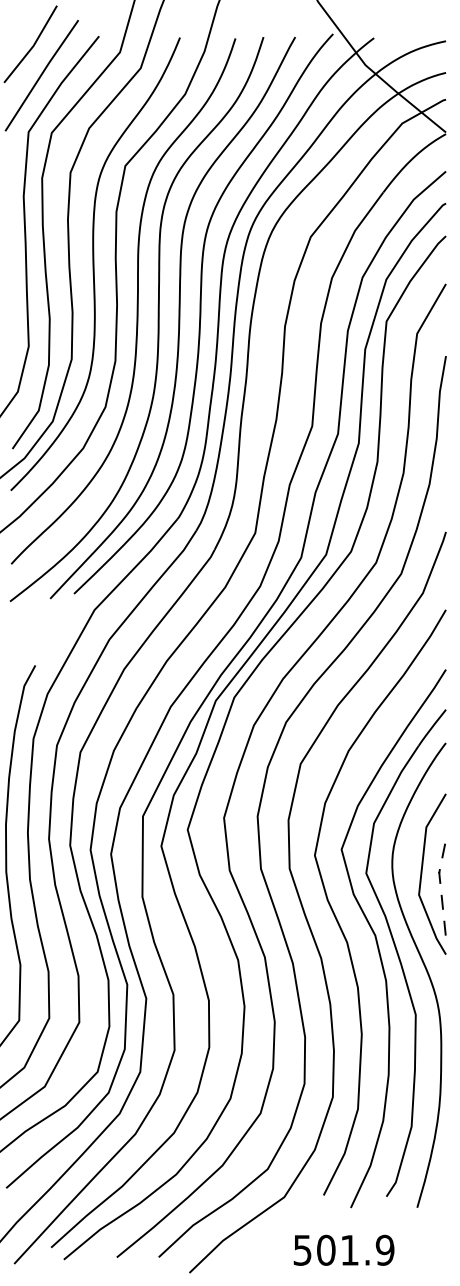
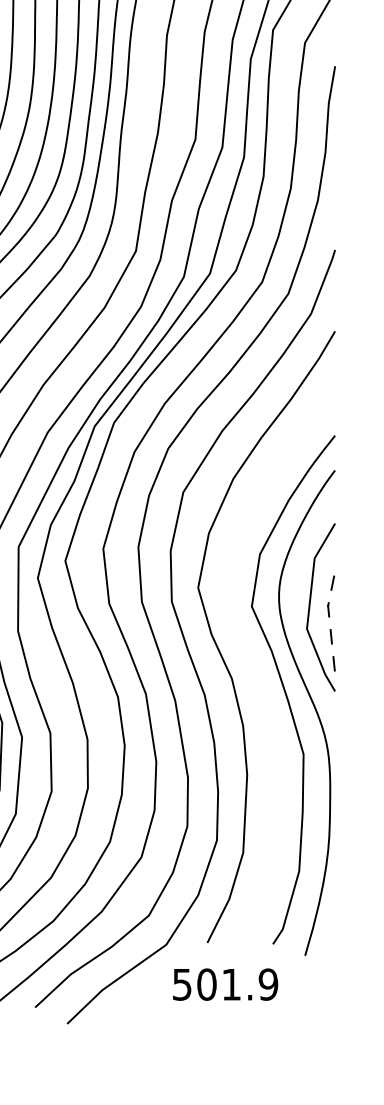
curve: (378, 943) -> (264, 679), removed
text: (343, 1249) -> (224, 983), moved

